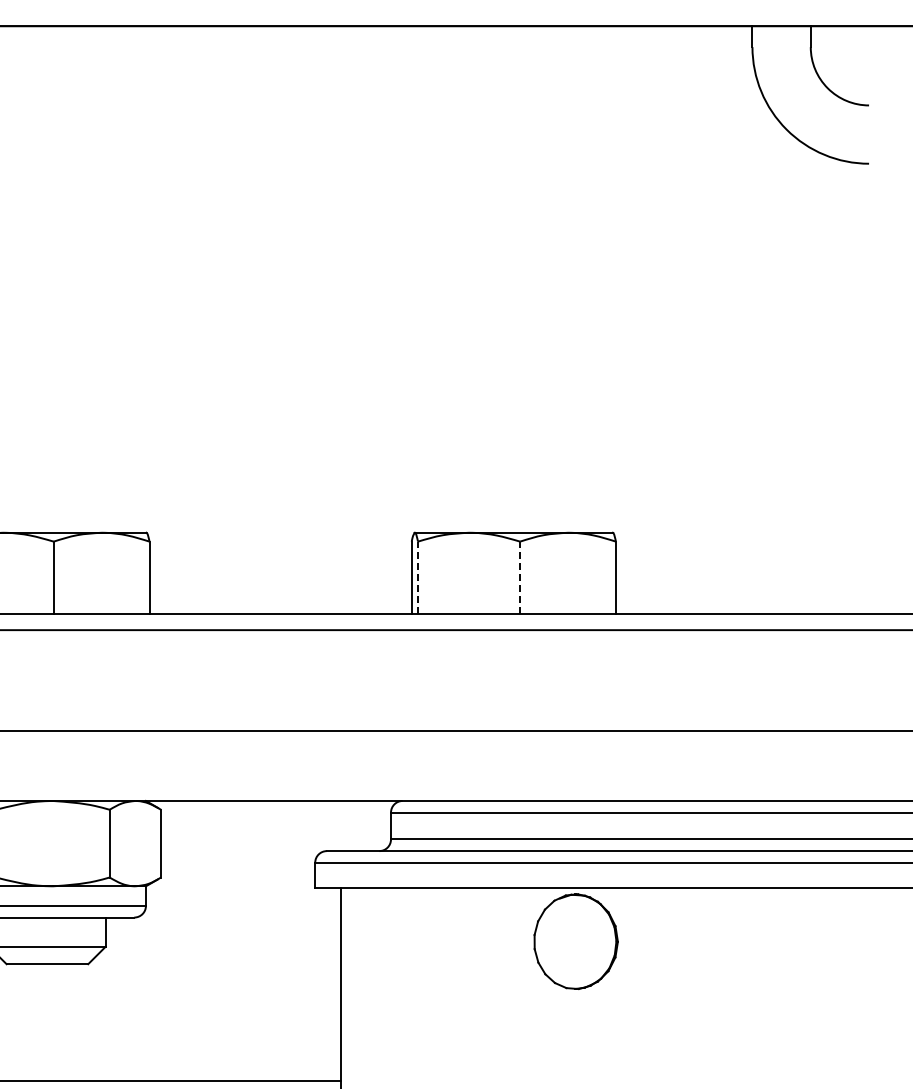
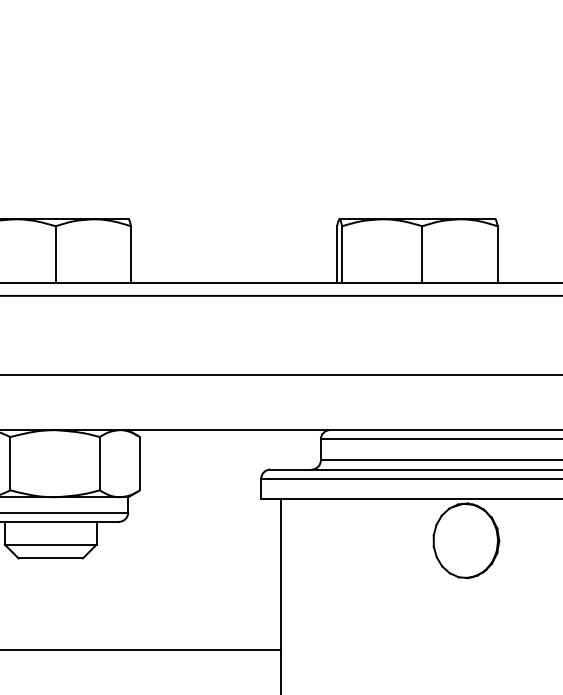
line: (418, 577) -> (342, 254), dashed -> solid
line: (520, 577) -> (422, 254), dashed -> solid

